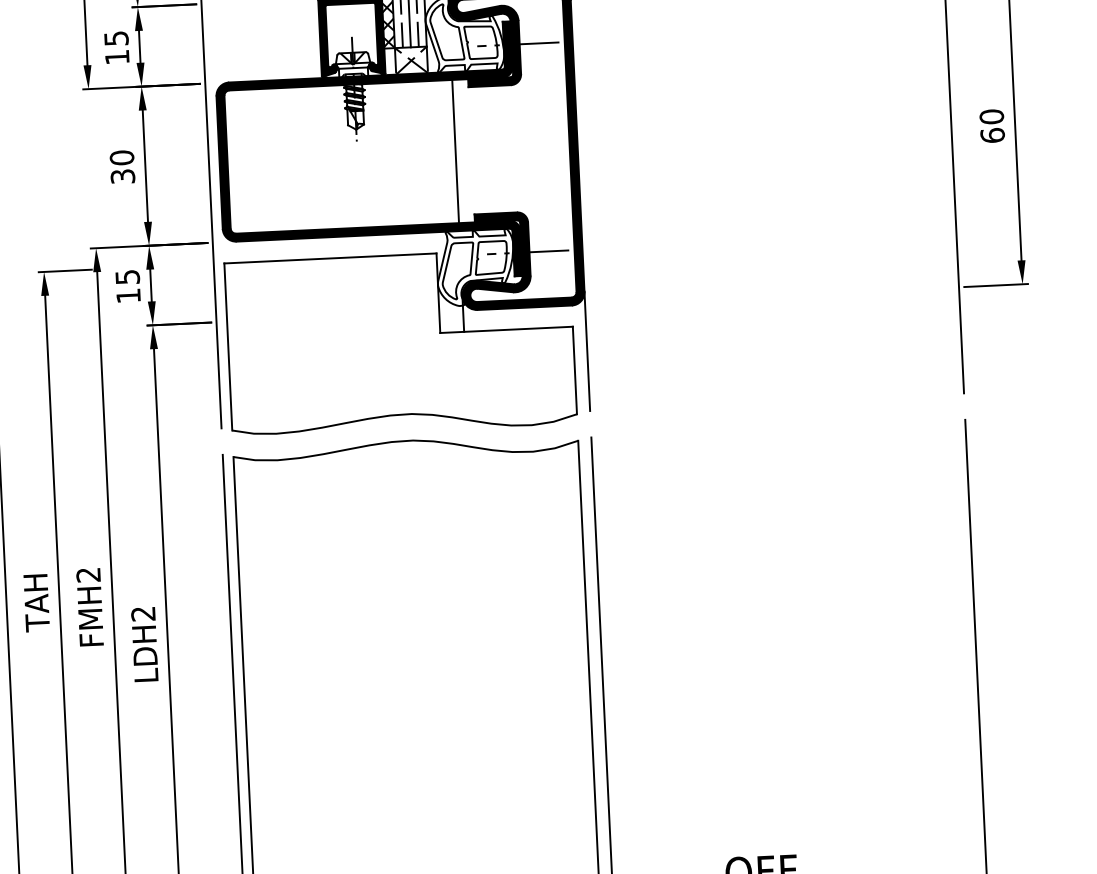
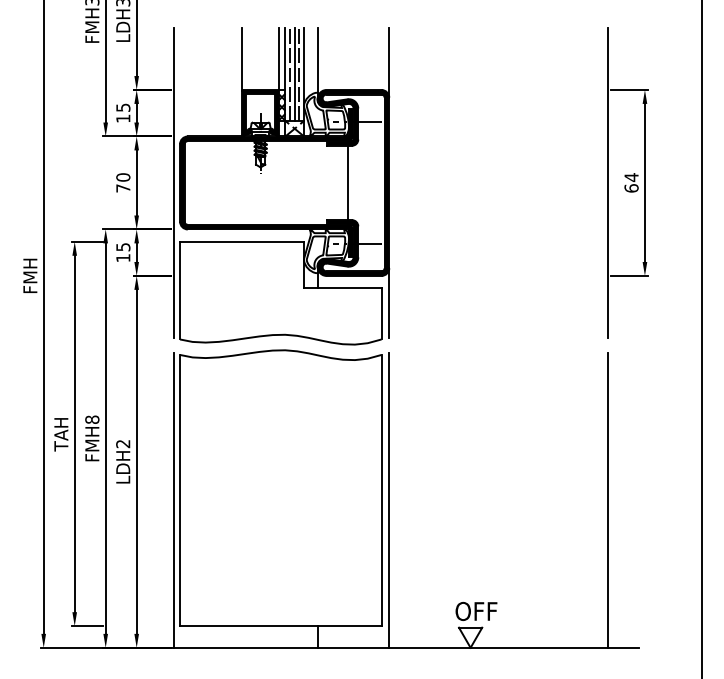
text: (991, 116) -> (631, 177), 60 -> 64
line: (454, 150) -> (347, 182), moved
text: (123, 176) -> (123, 188), 30 -> 70
text: (88, 574) -> (92, 419), FMH2 -> FMH8

